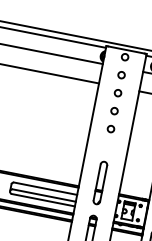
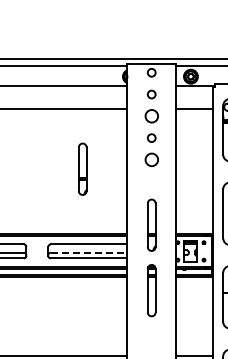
circle: (117, 93) -> (151, 116), size x1.6
part: (52, 124) -> (82, 168), added
circle: (110, 128) -> (151, 159), size x1.6
line: (44, 195) -> (89, 252), solid -> dashed

